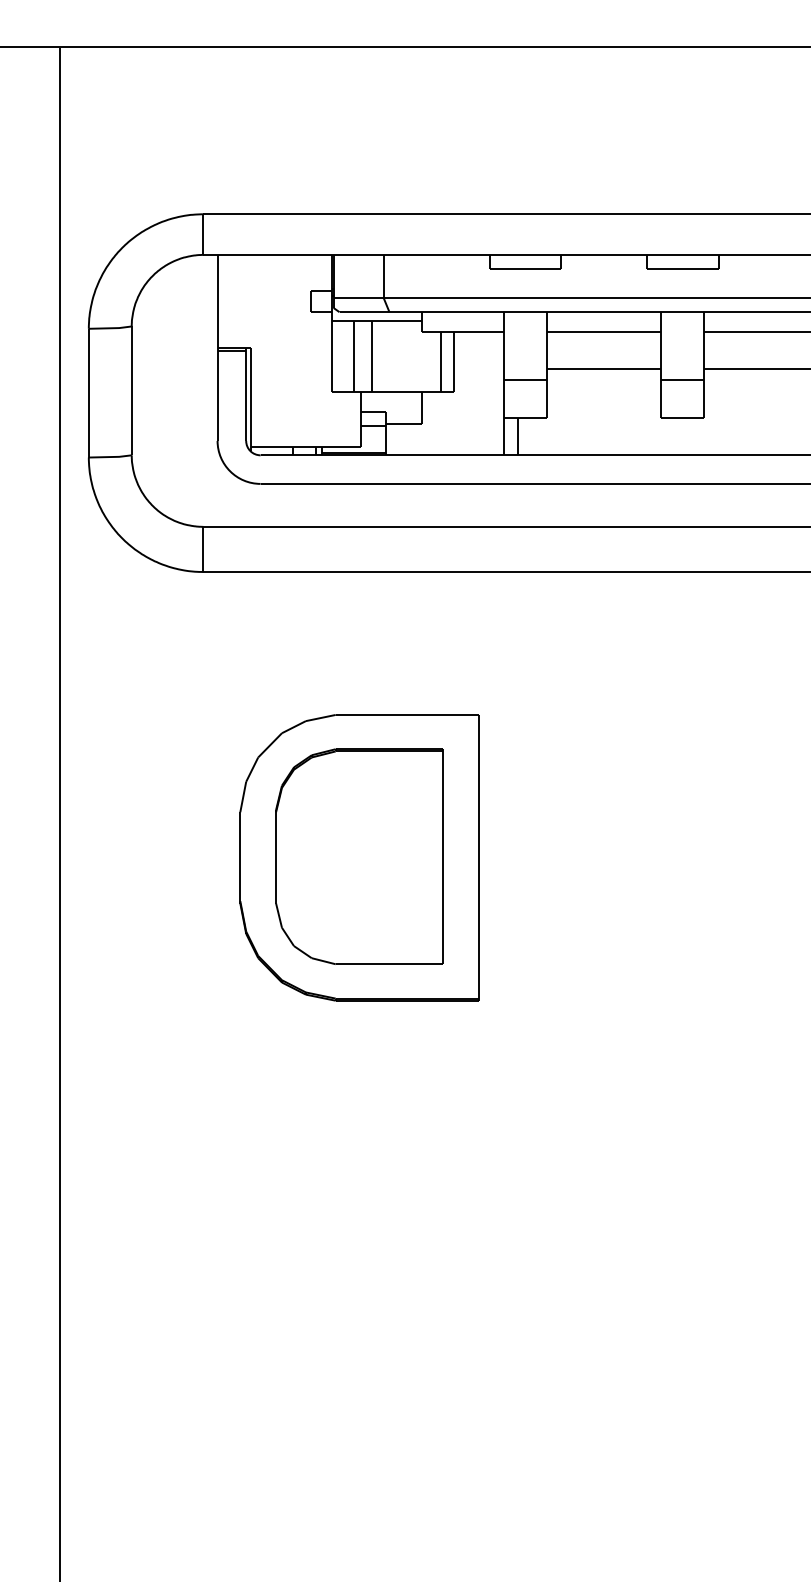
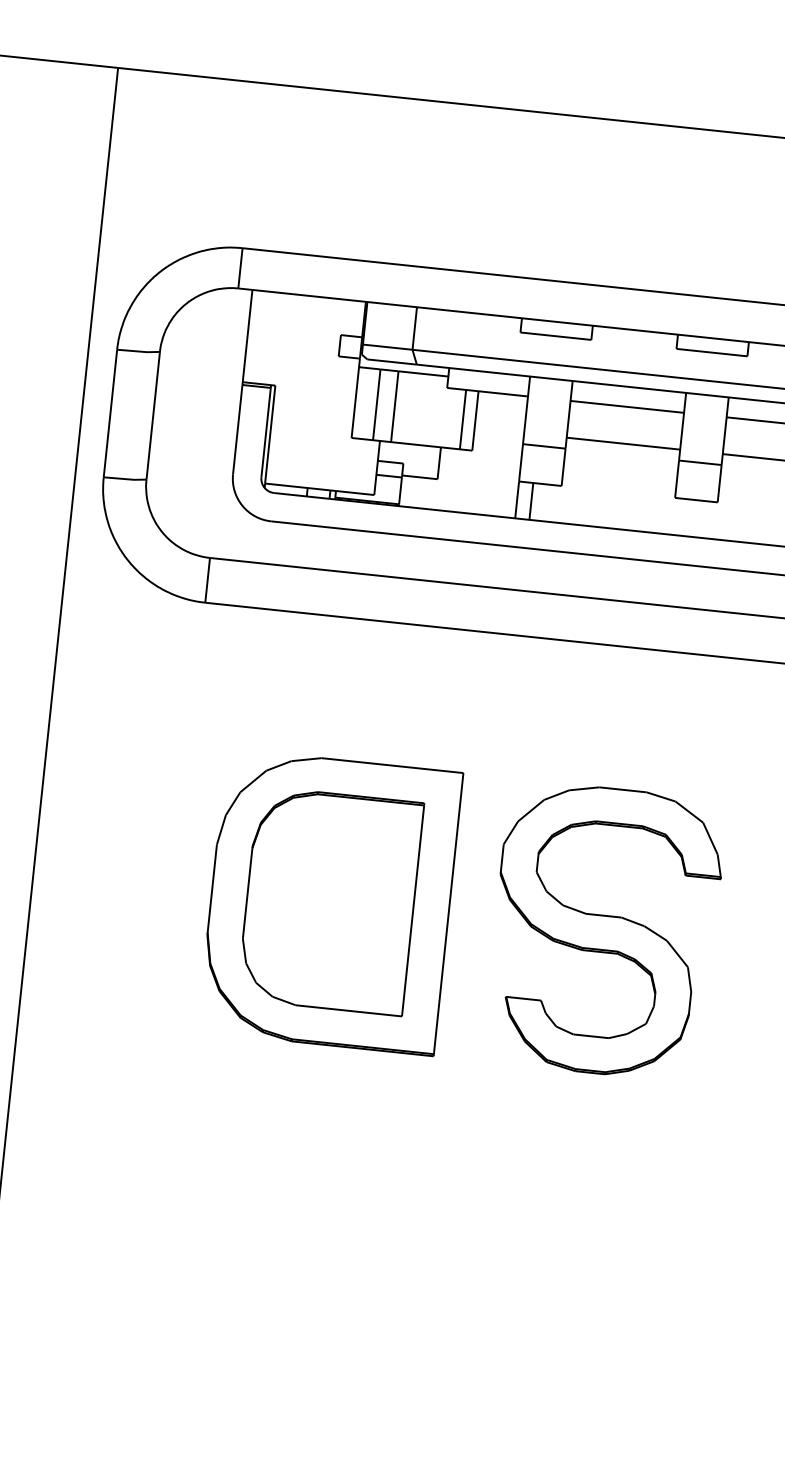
part: (636, 857) -> (604, 930), added

